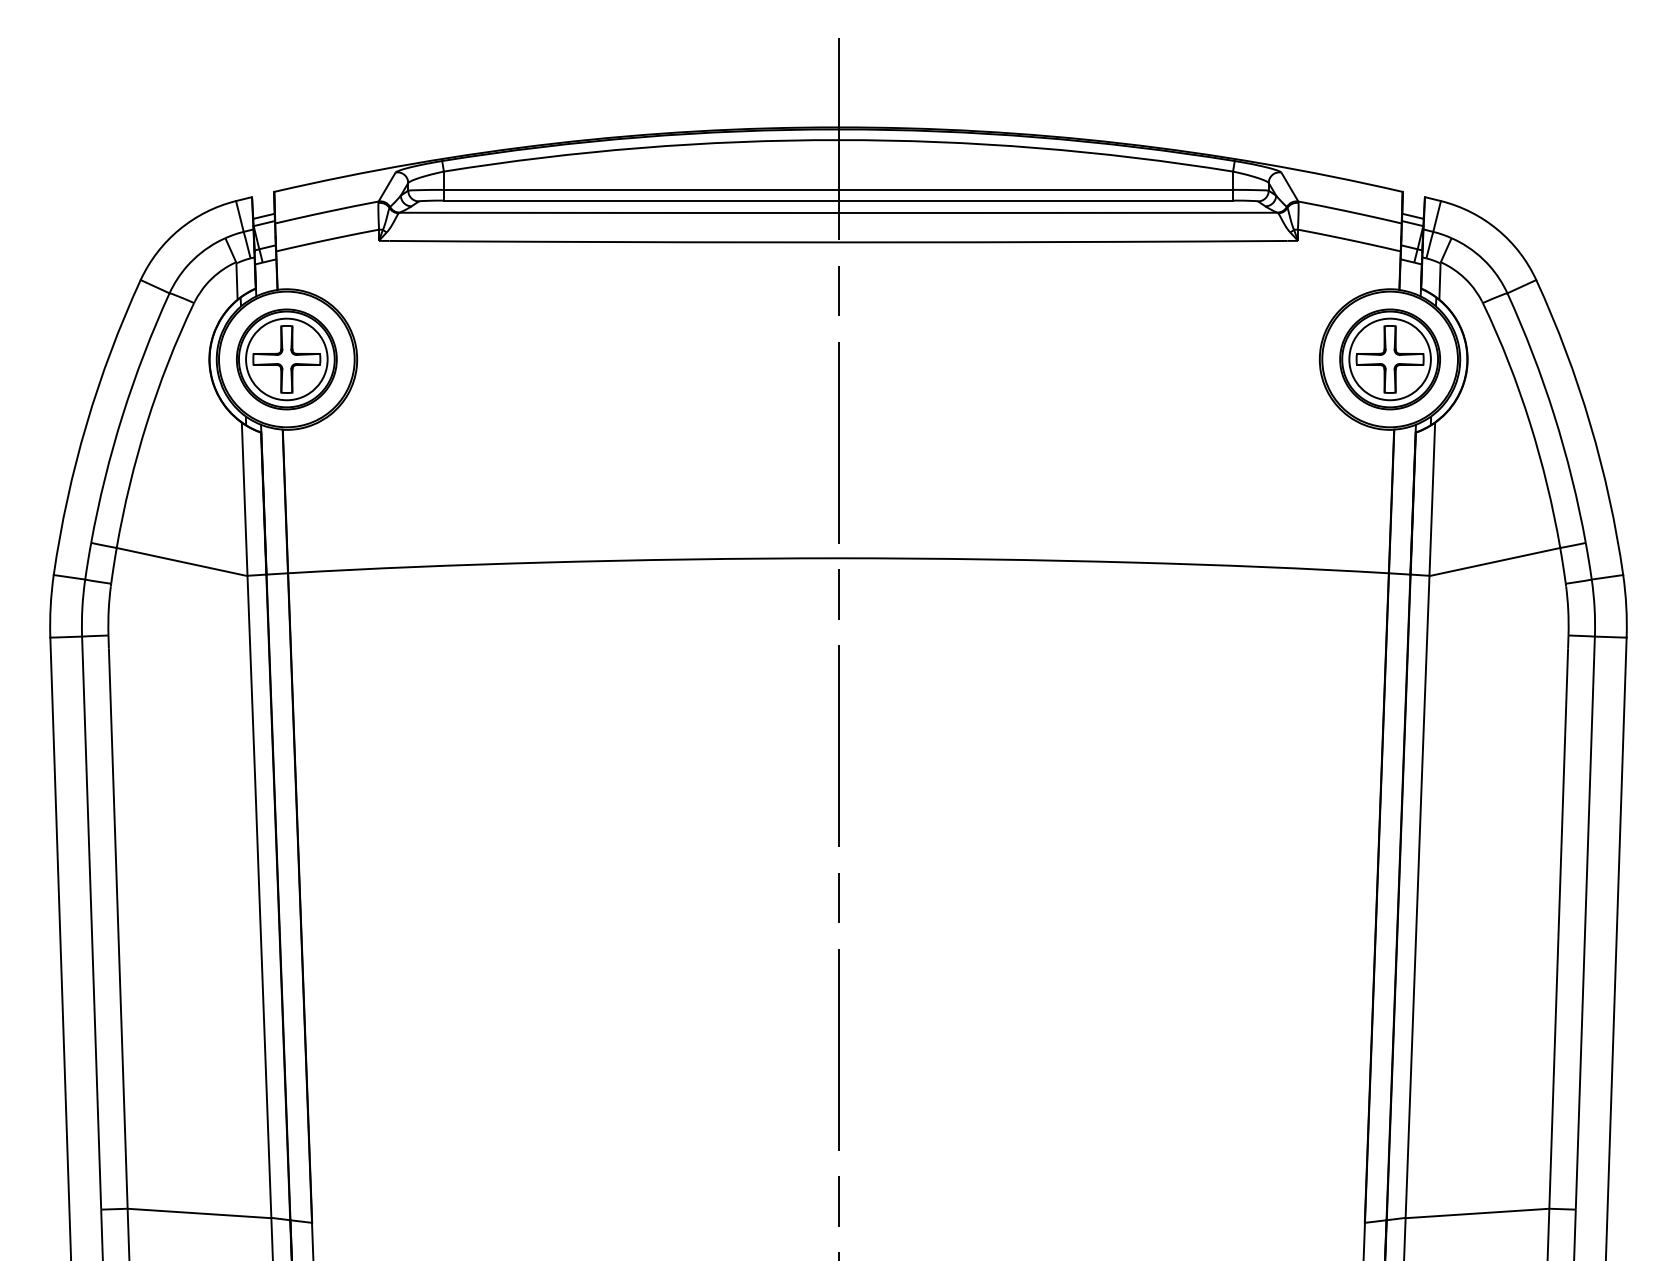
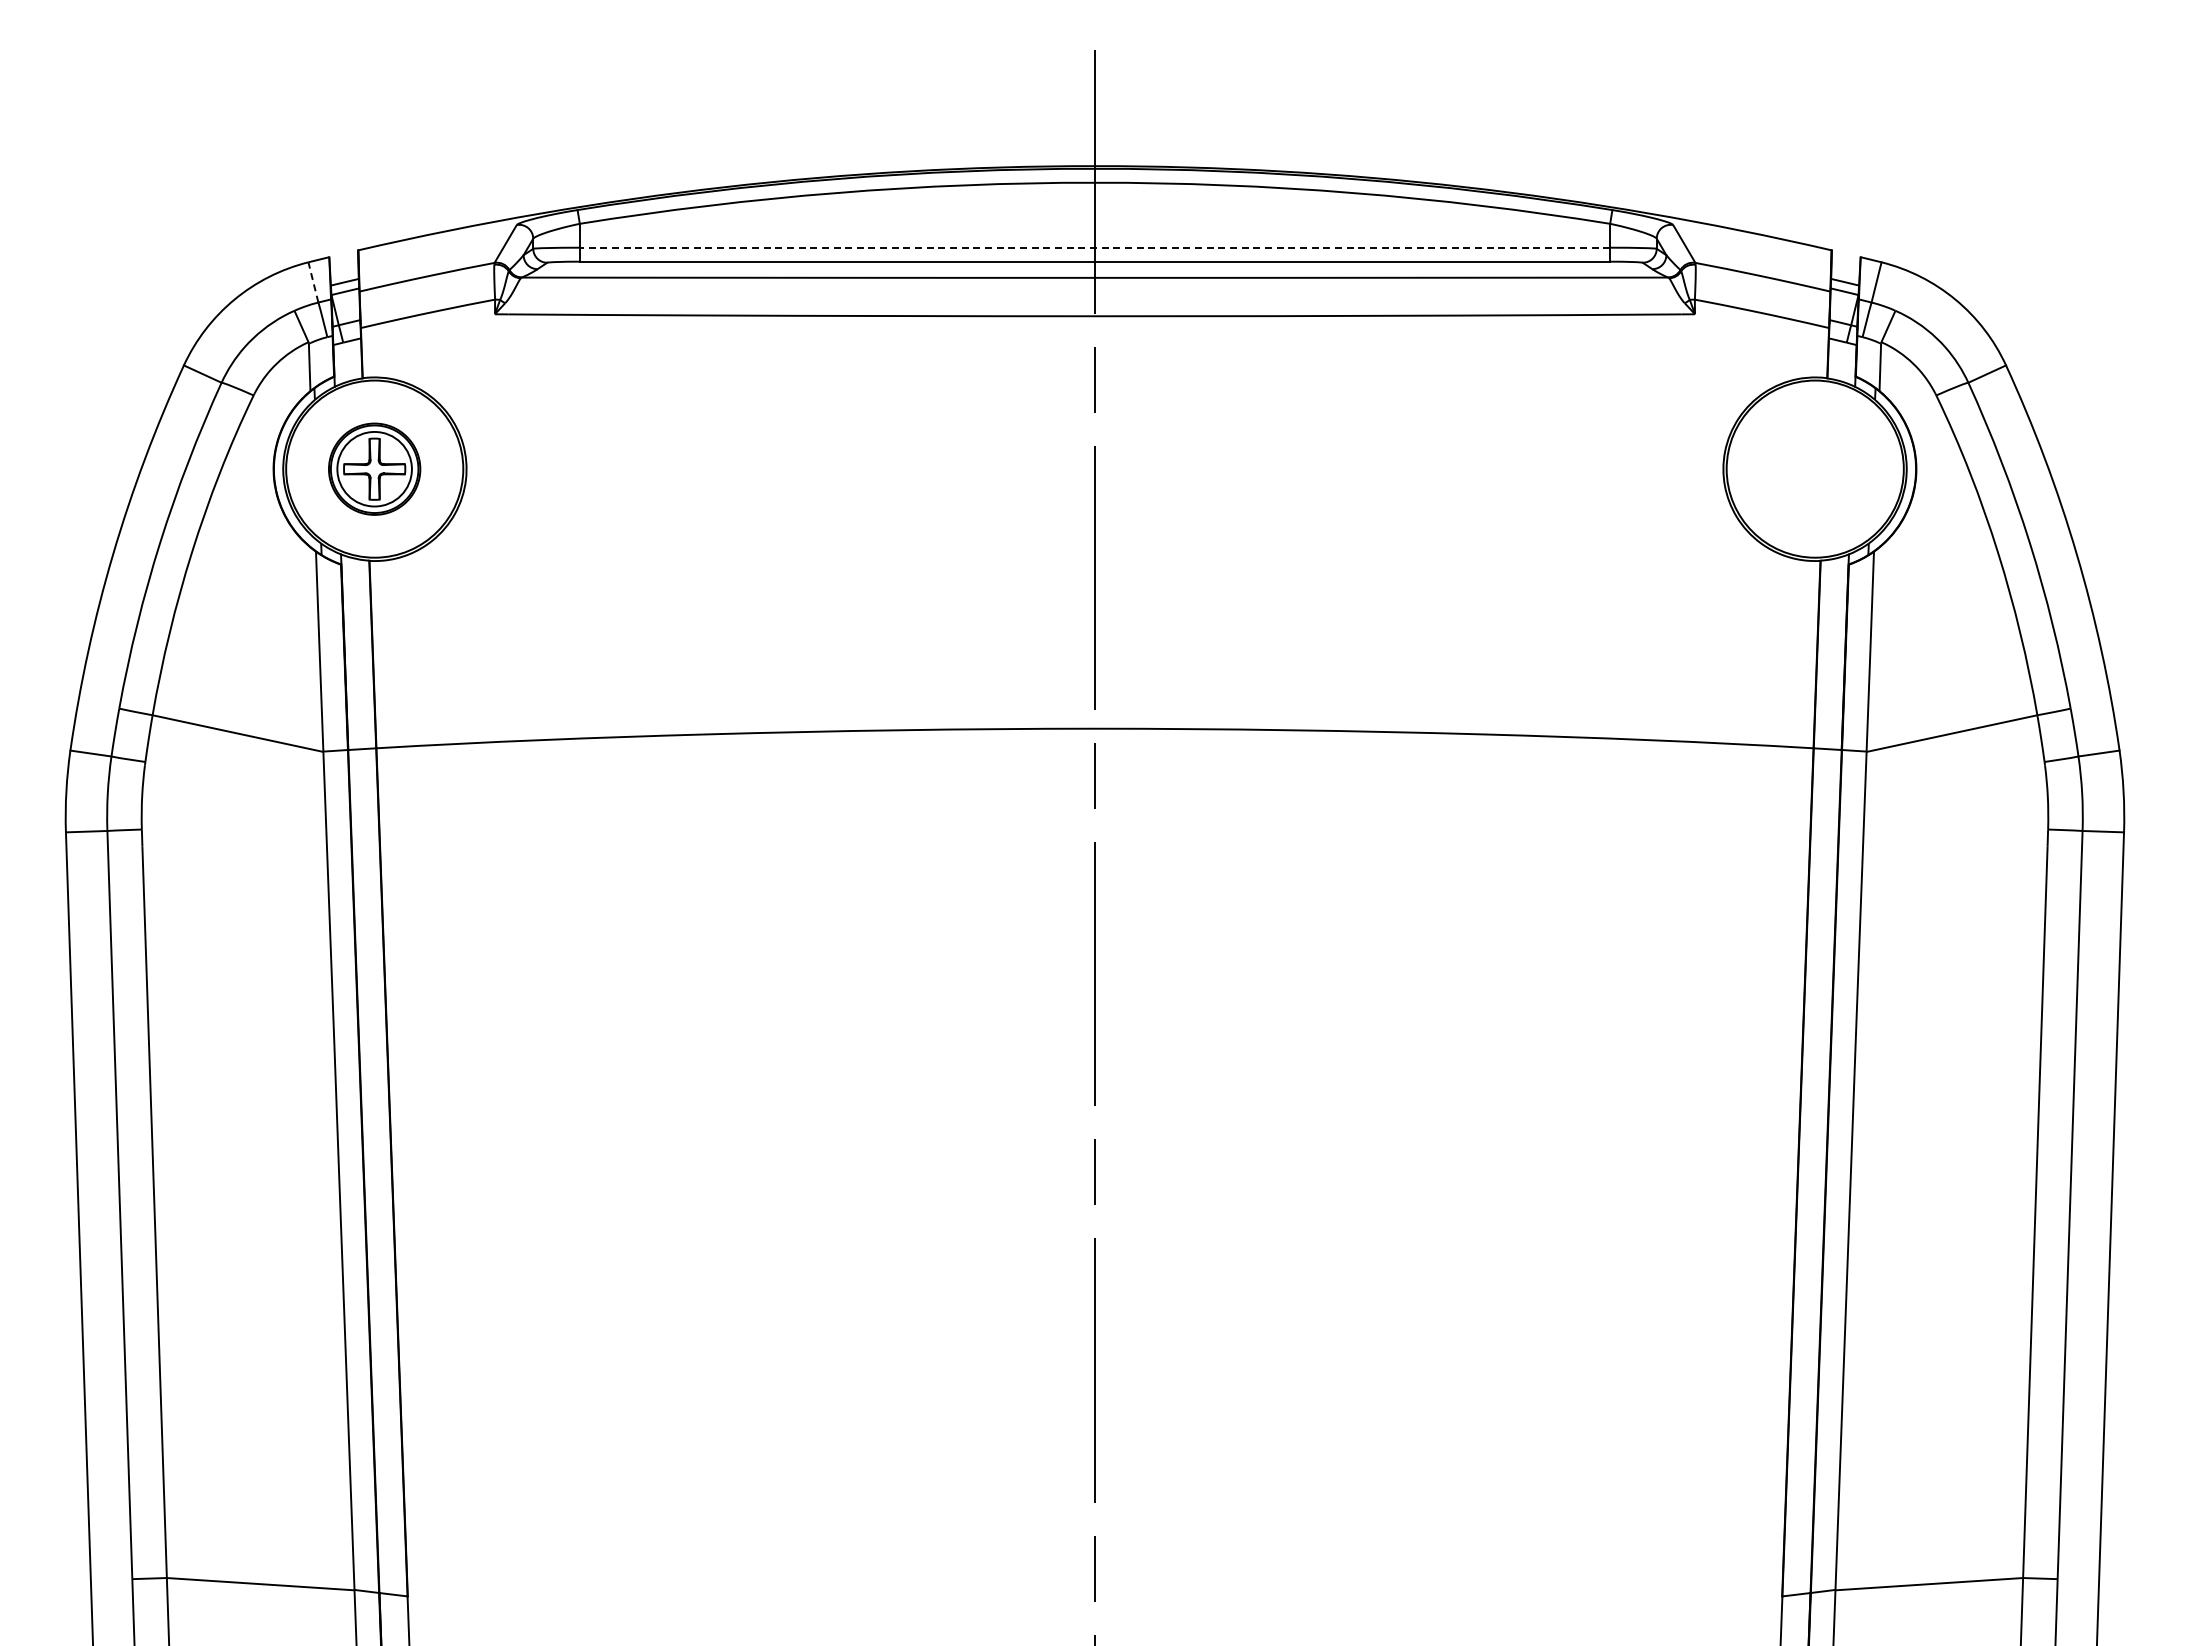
line: (838, 189) -> (1094, 247), solid -> dashed
line: (239, 216) -> (313, 282), solid -> dashed
part: (286, 359) -> (374, 469), size x0.7
part: (1390, 359) -> (1815, 469), removed

